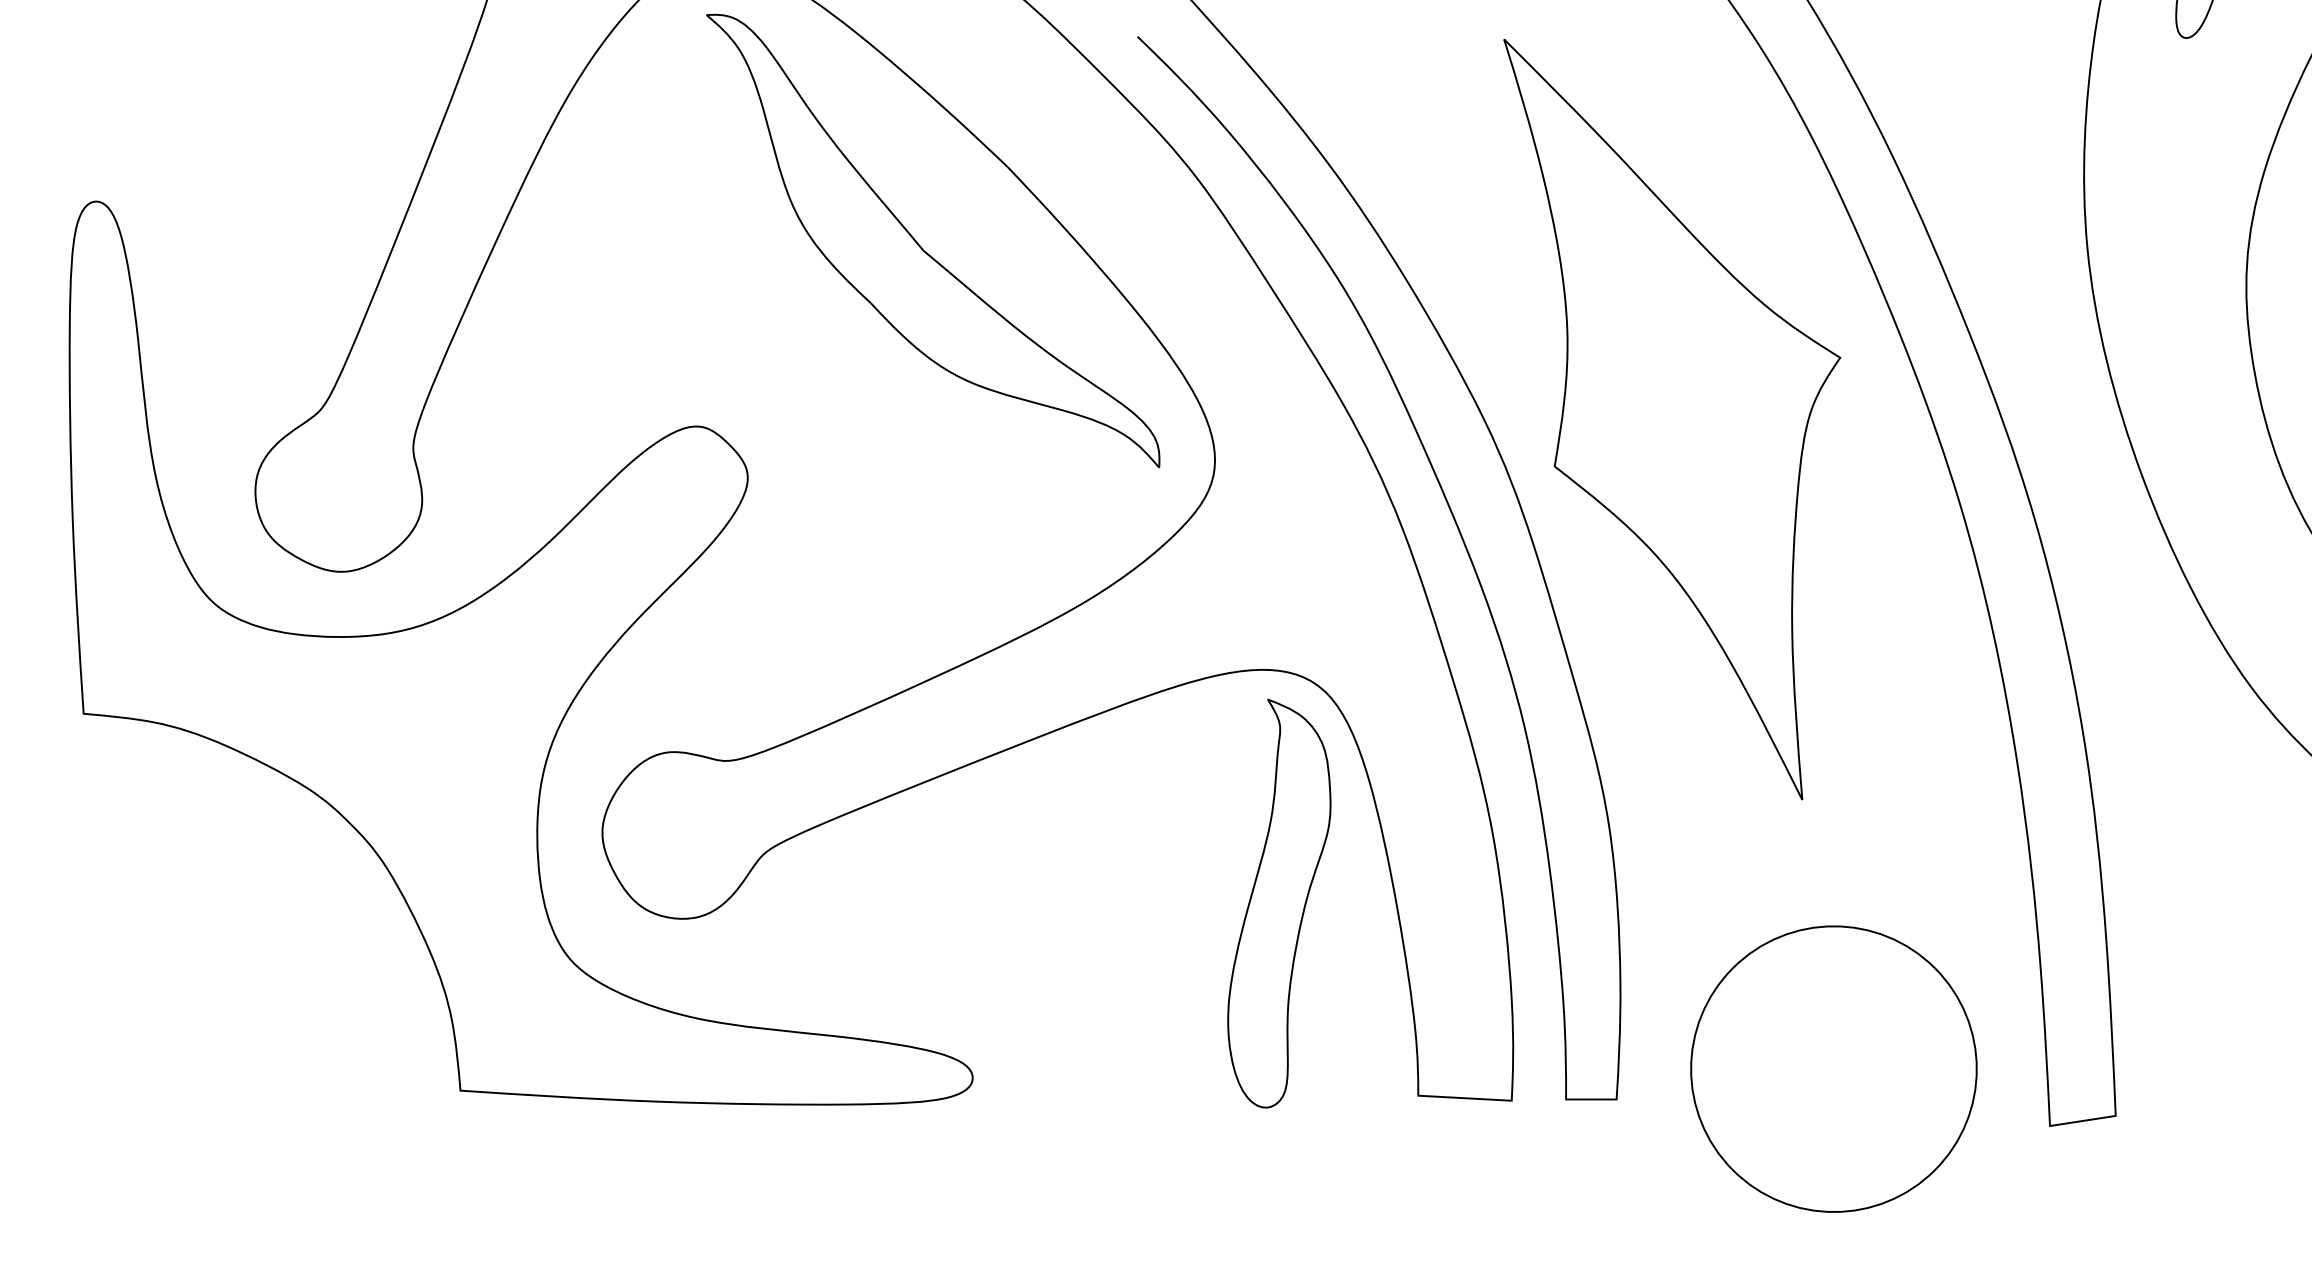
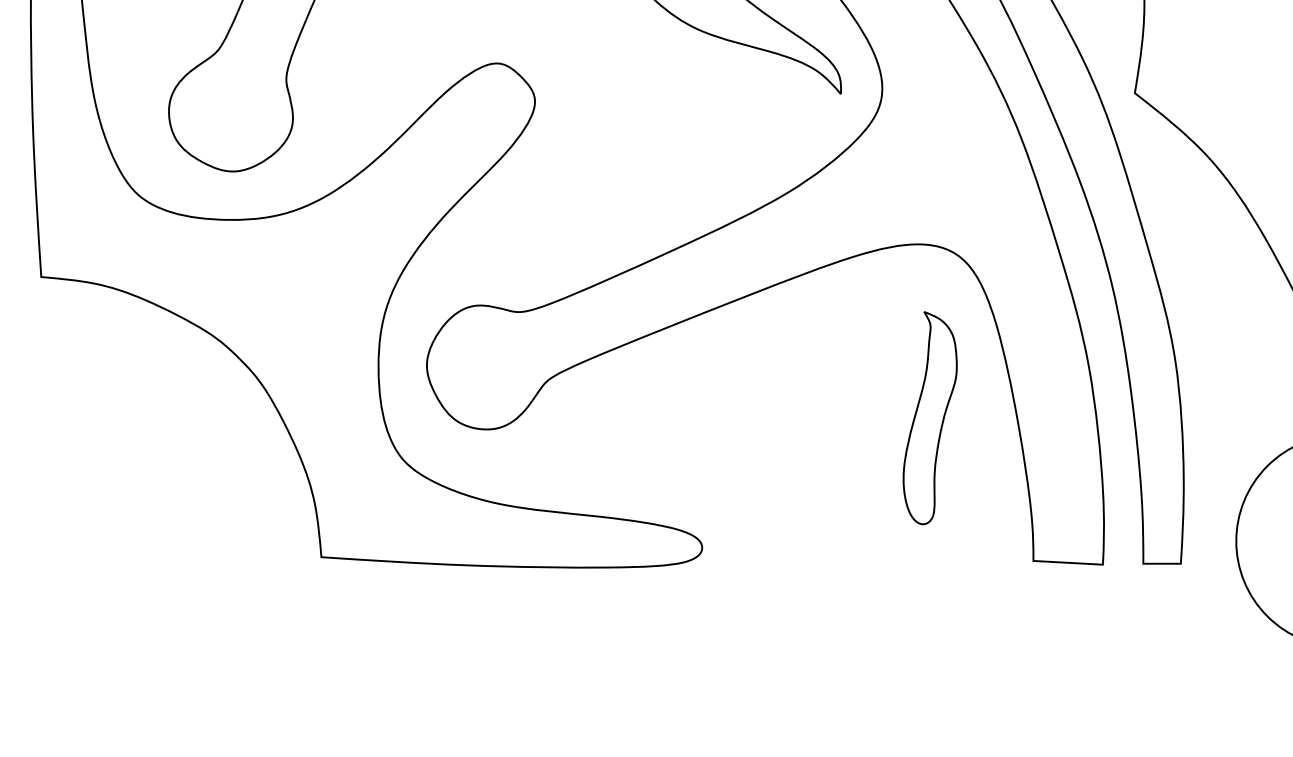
part: (1279, 903) -> (930, 418), size x0.7

